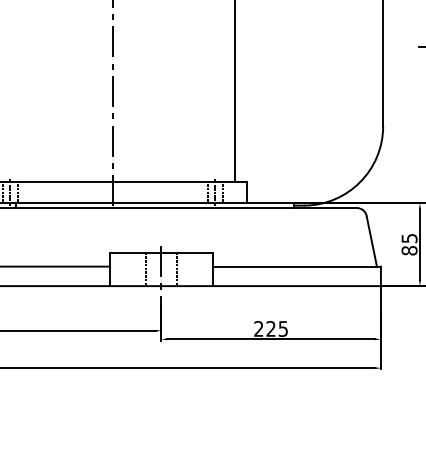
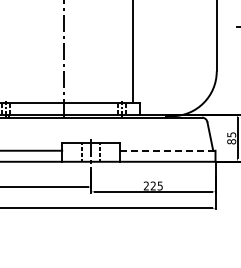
line: (296, 266) -> (167, 150), solid -> dashed

